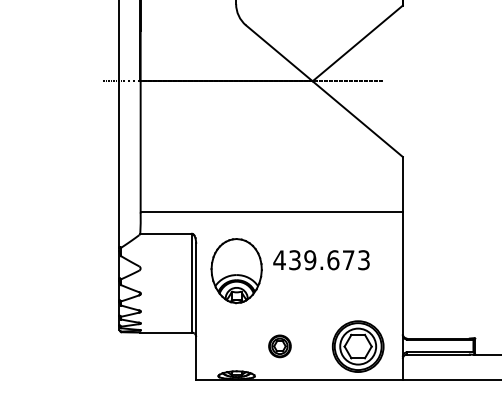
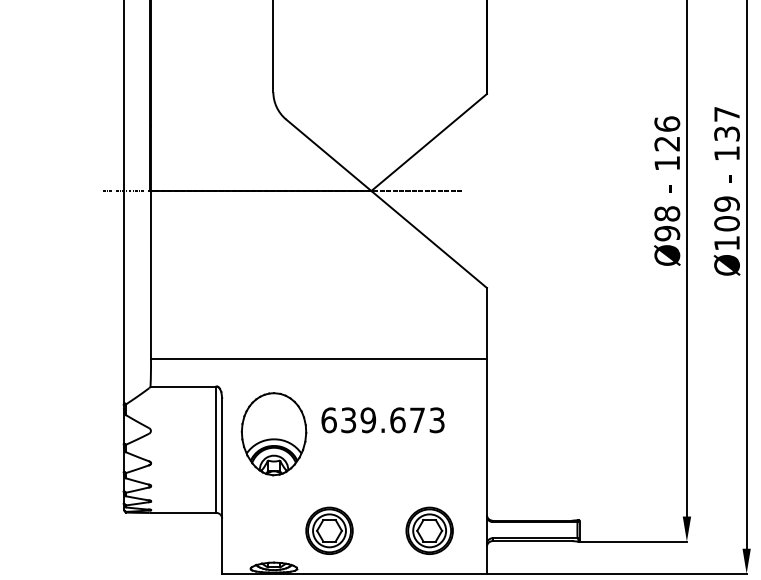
text: (279, 260) -> (328, 420), 439.673 -> 639.673
part: (279, 346) -> (329, 530), size x1.67
part: (358, 346) -> (429, 530), size x0.71

